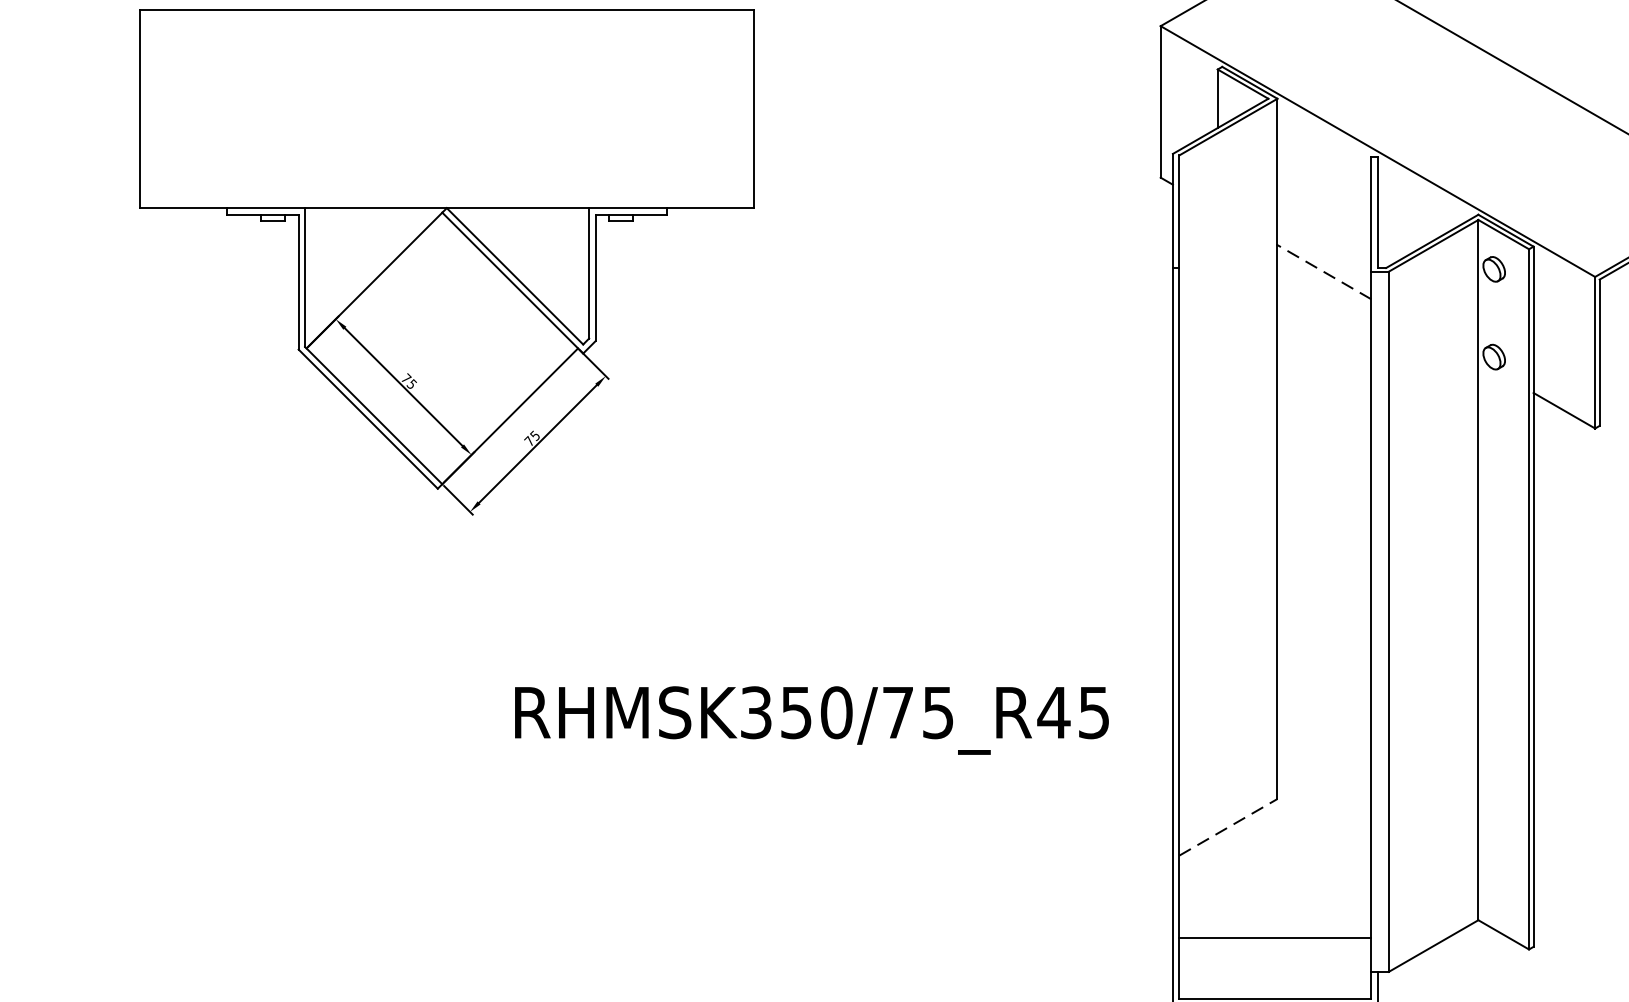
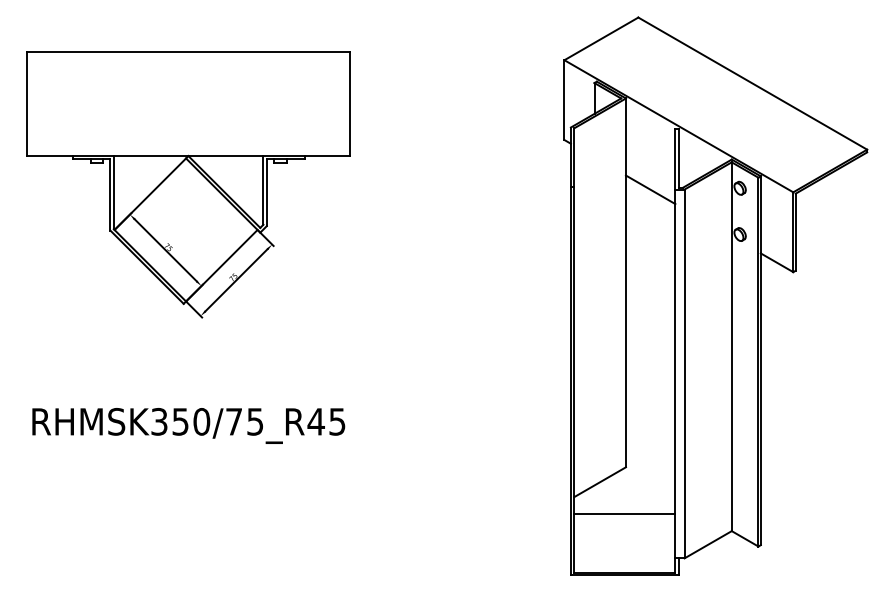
line: (1324, 271) -> (650, 189), dashed -> solid
text: (811, 719) -> (188, 425), moved
line: (1229, 827) -> (600, 482), dashed -> solid
line: (1274, 938) -> (624, 514), moved

